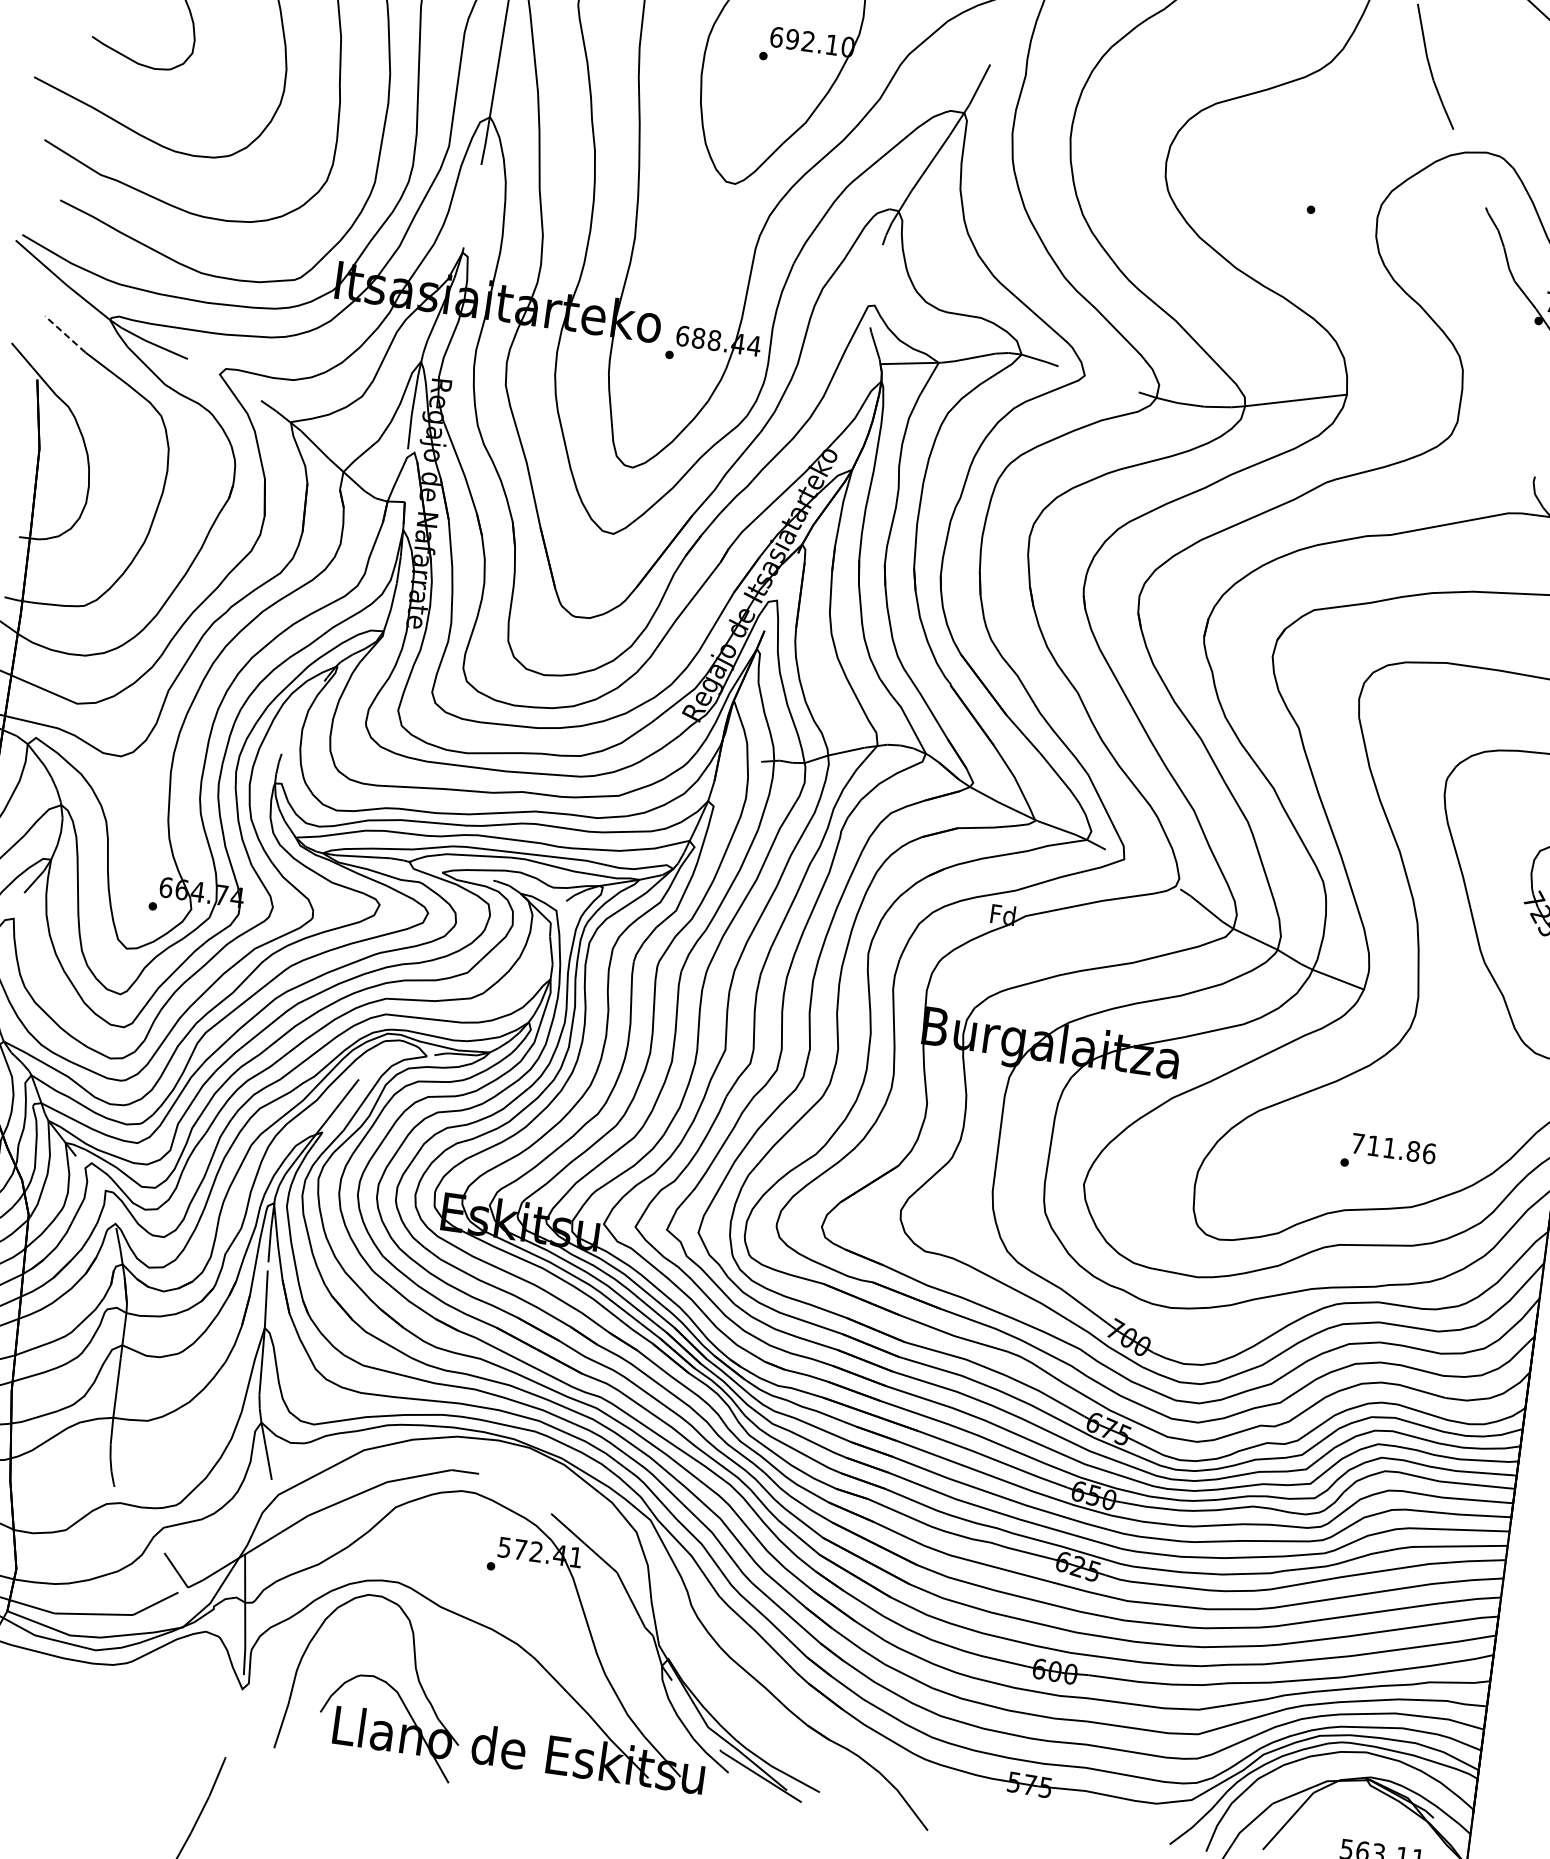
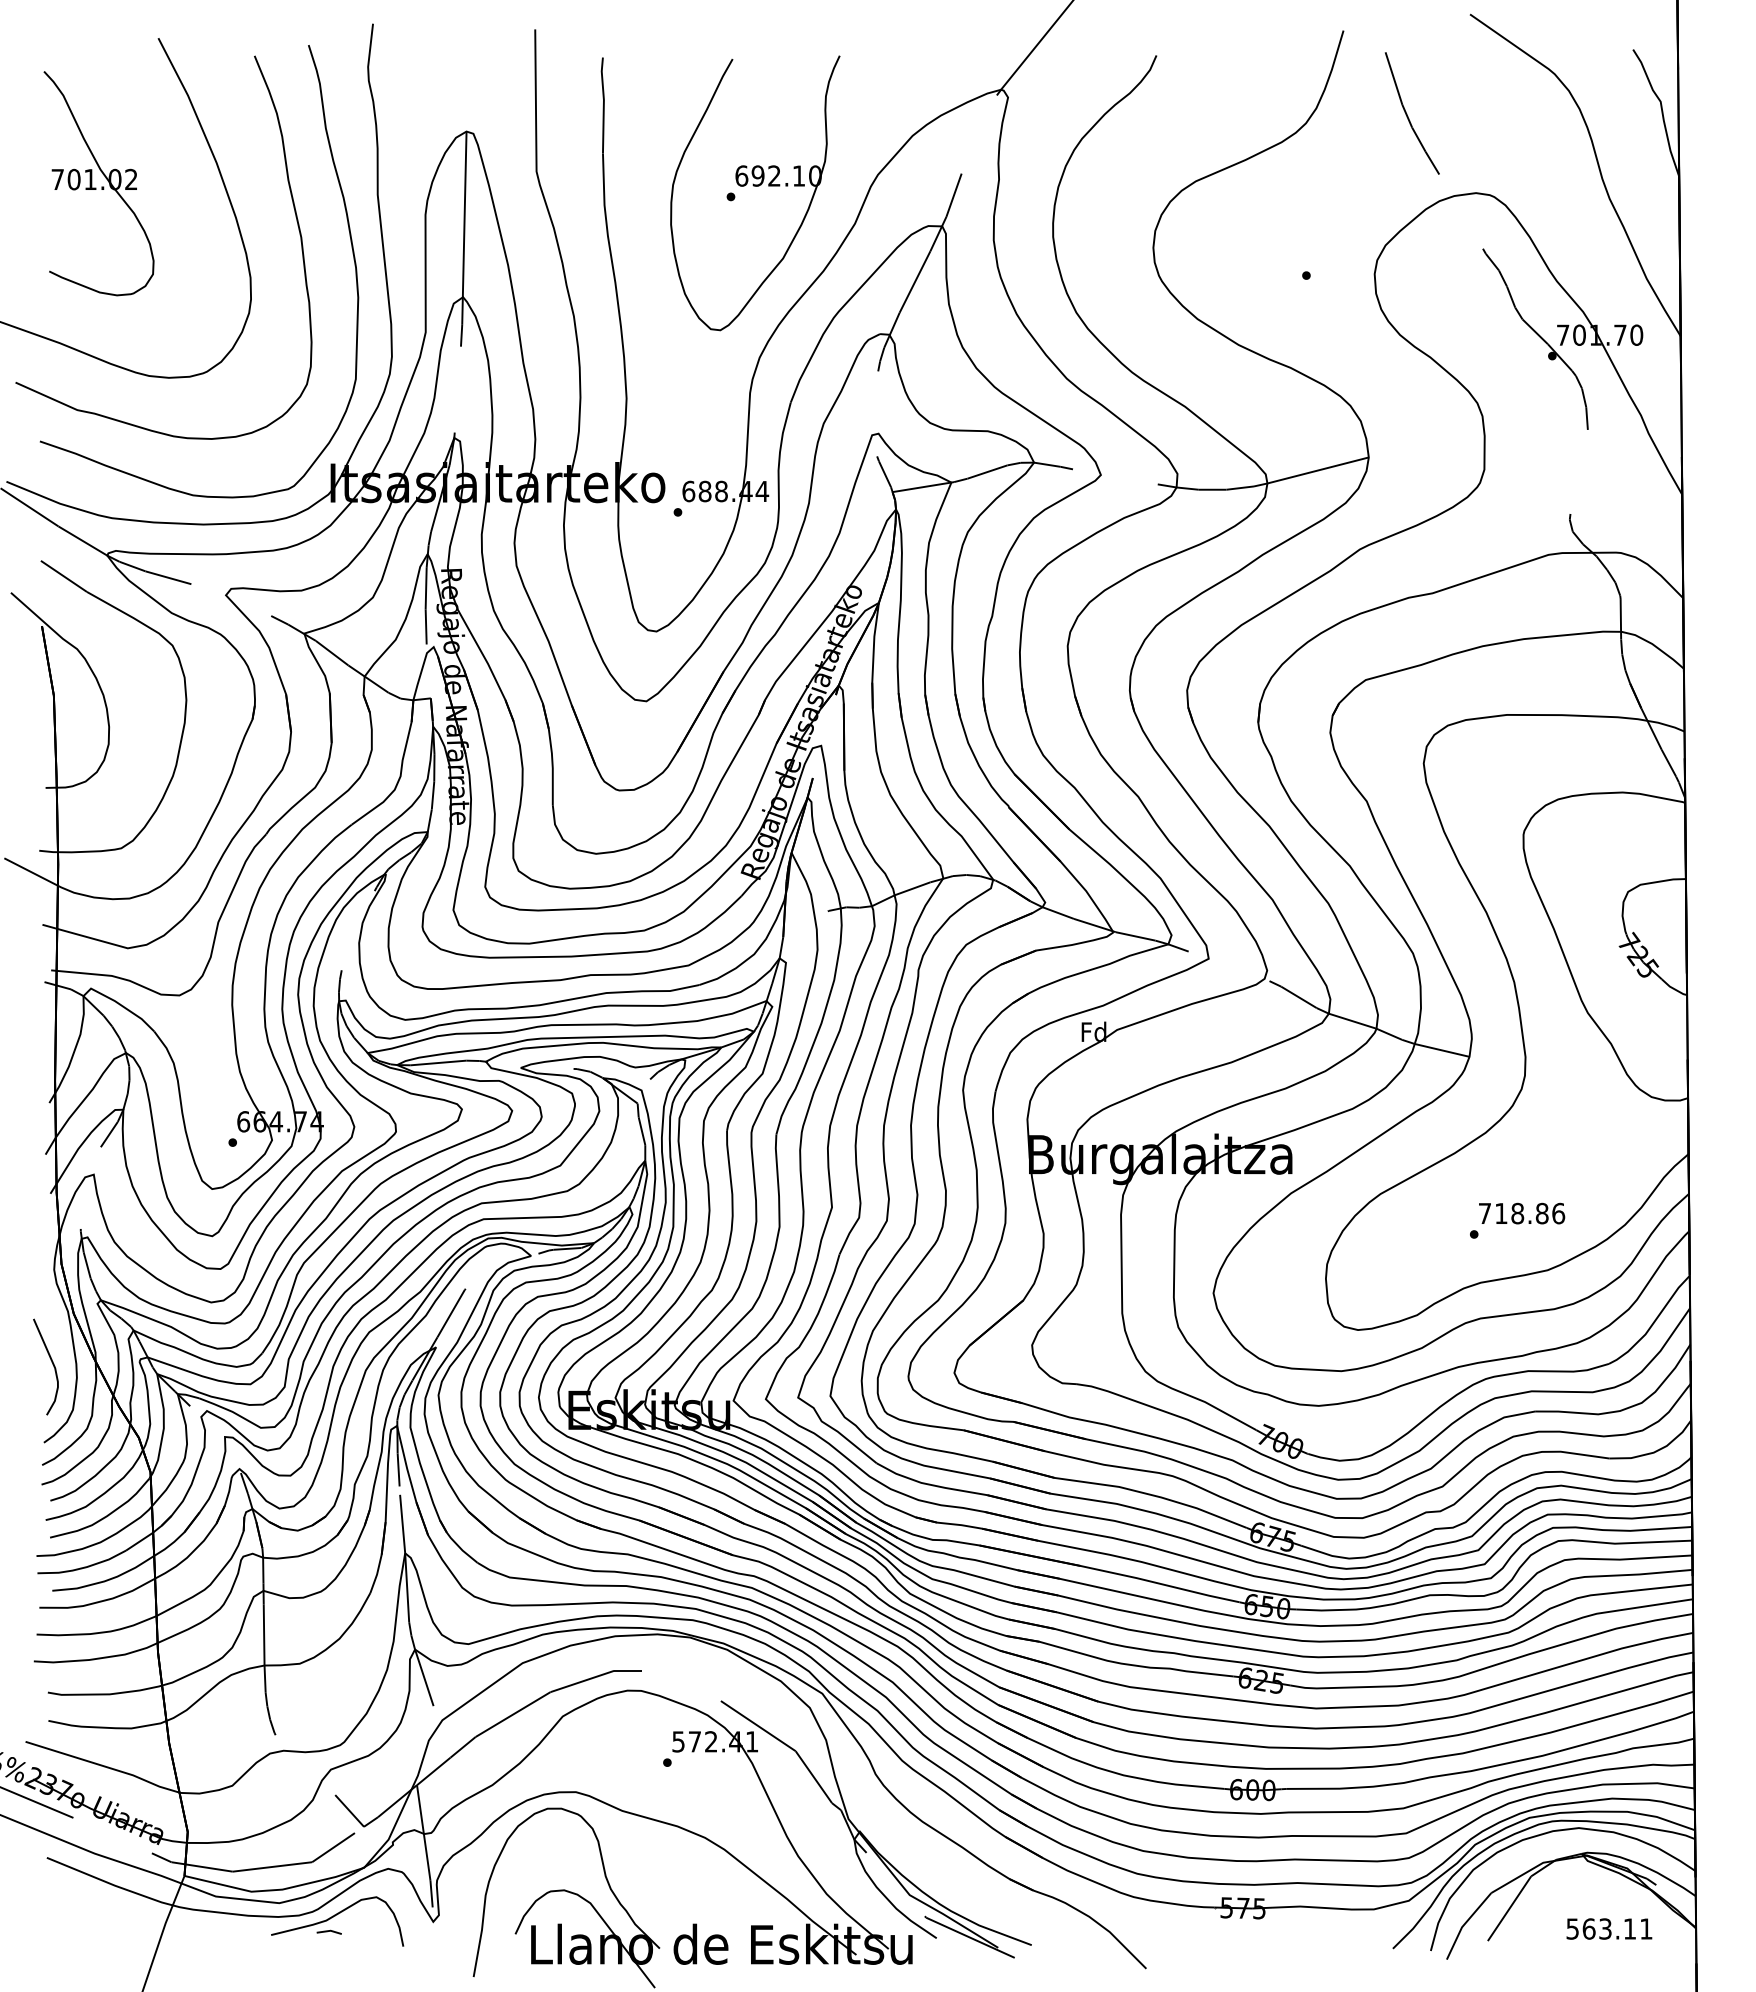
line: (64, 334) -> (63, 576), dashed -> solid
text: (1389, 1148) -> (1517, 1213), 711.86 -> 718.86
part: (149, 1675) -> (337, 1921), added

